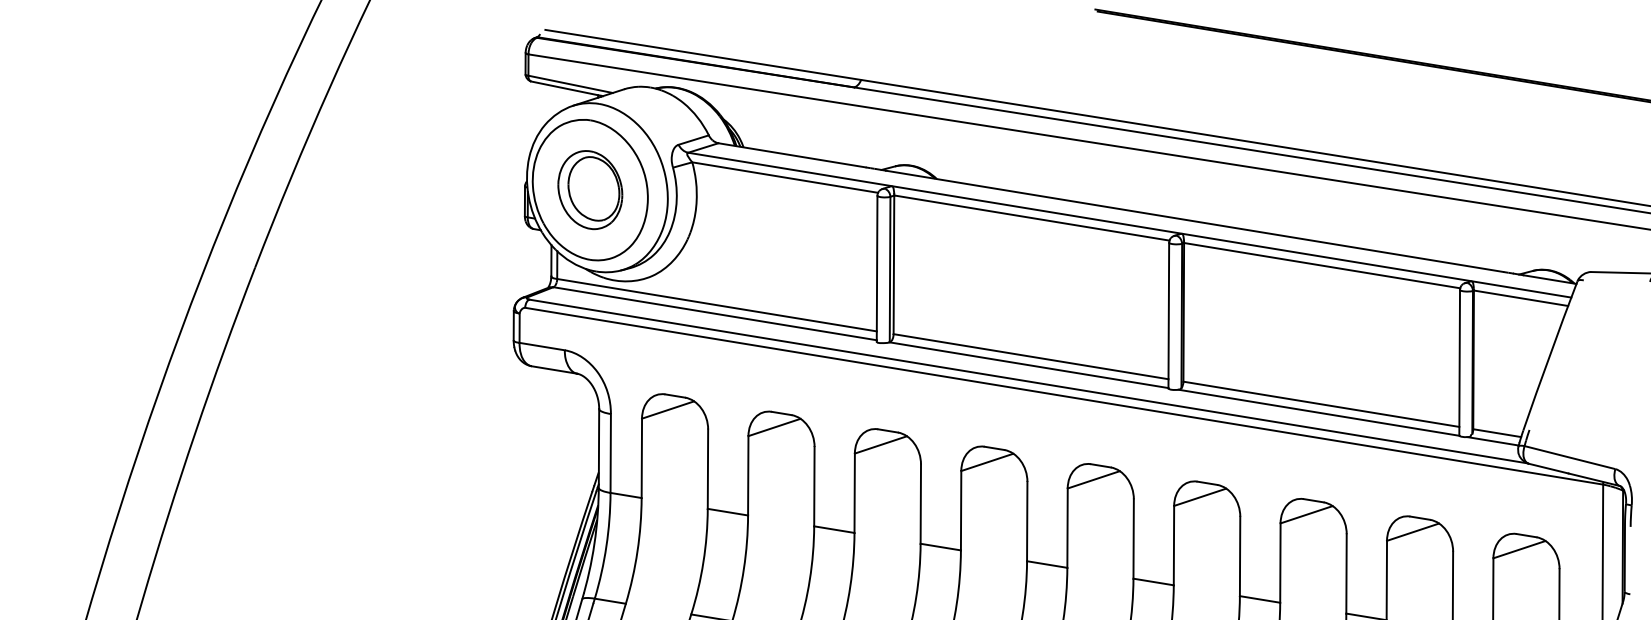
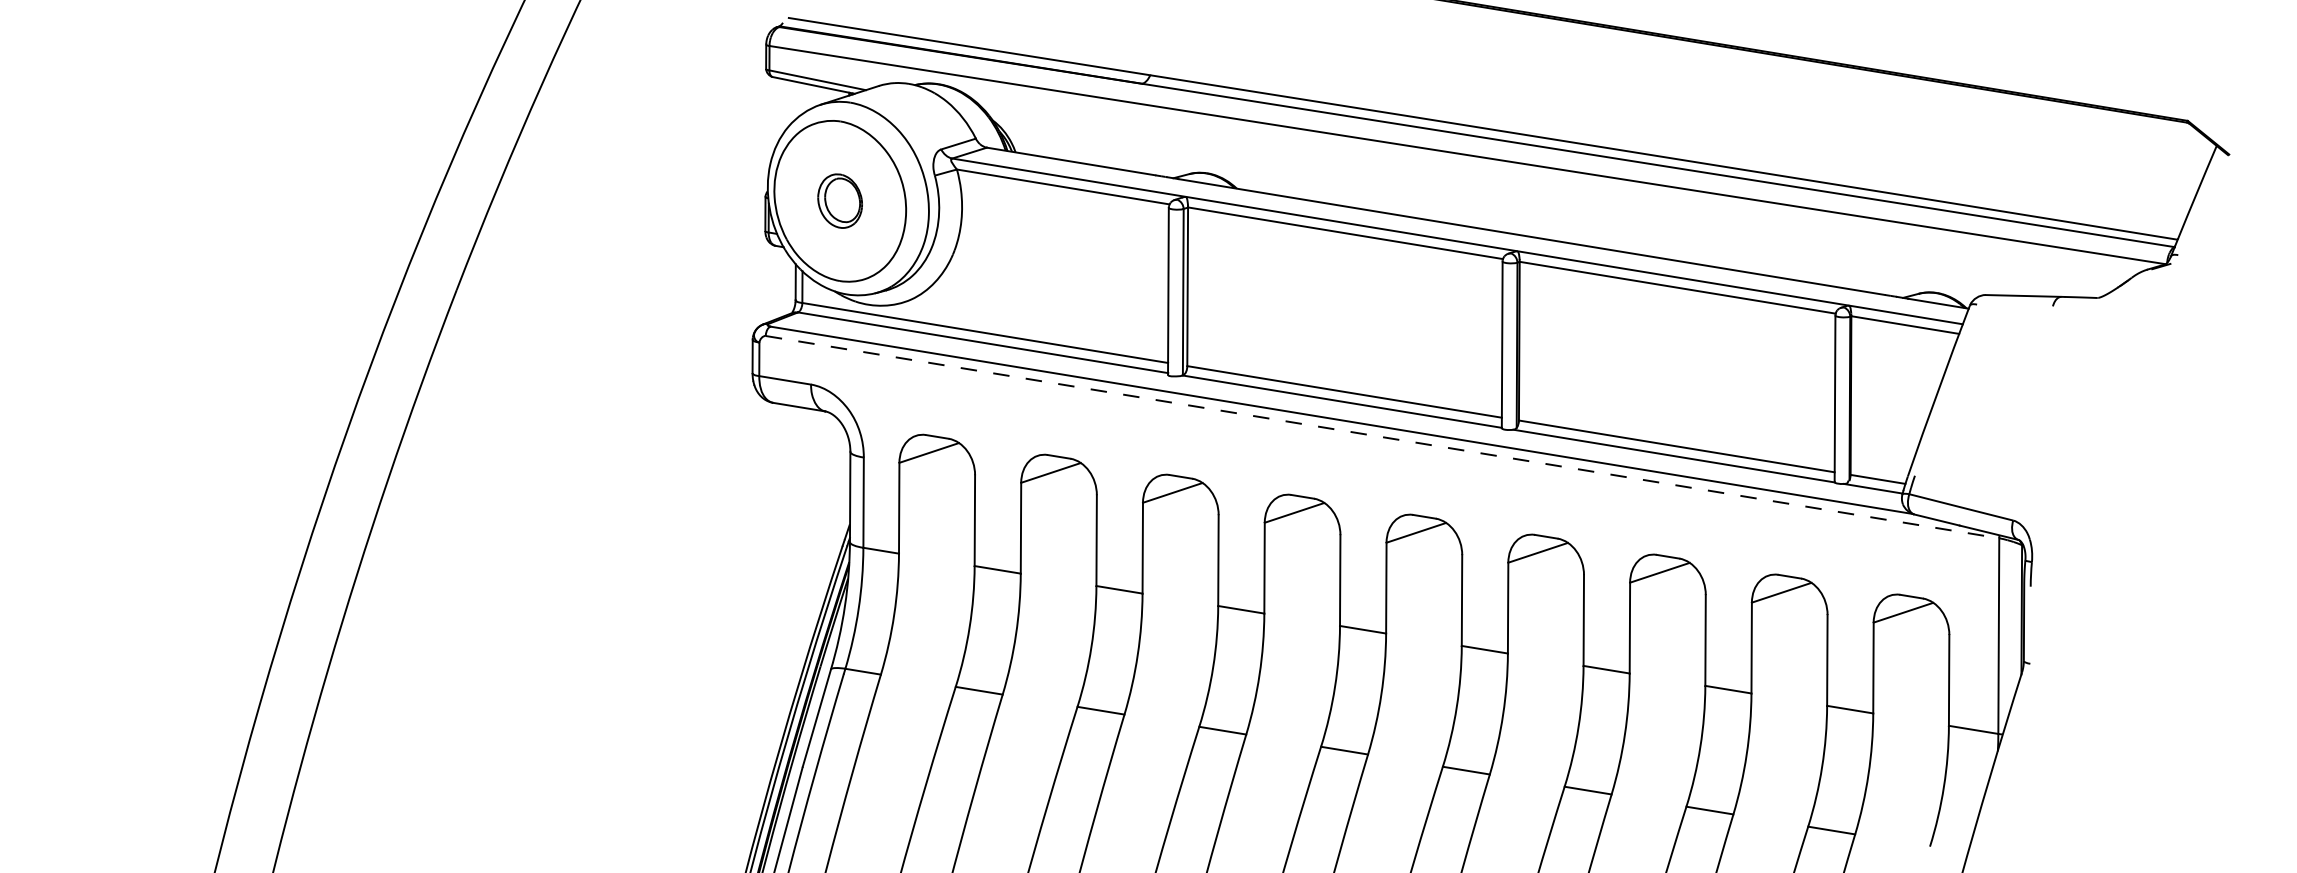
part: (589, 189) -> (839, 200), size x0.6
line: (1064, 396) -> (1382, 437), solid -> dashed

